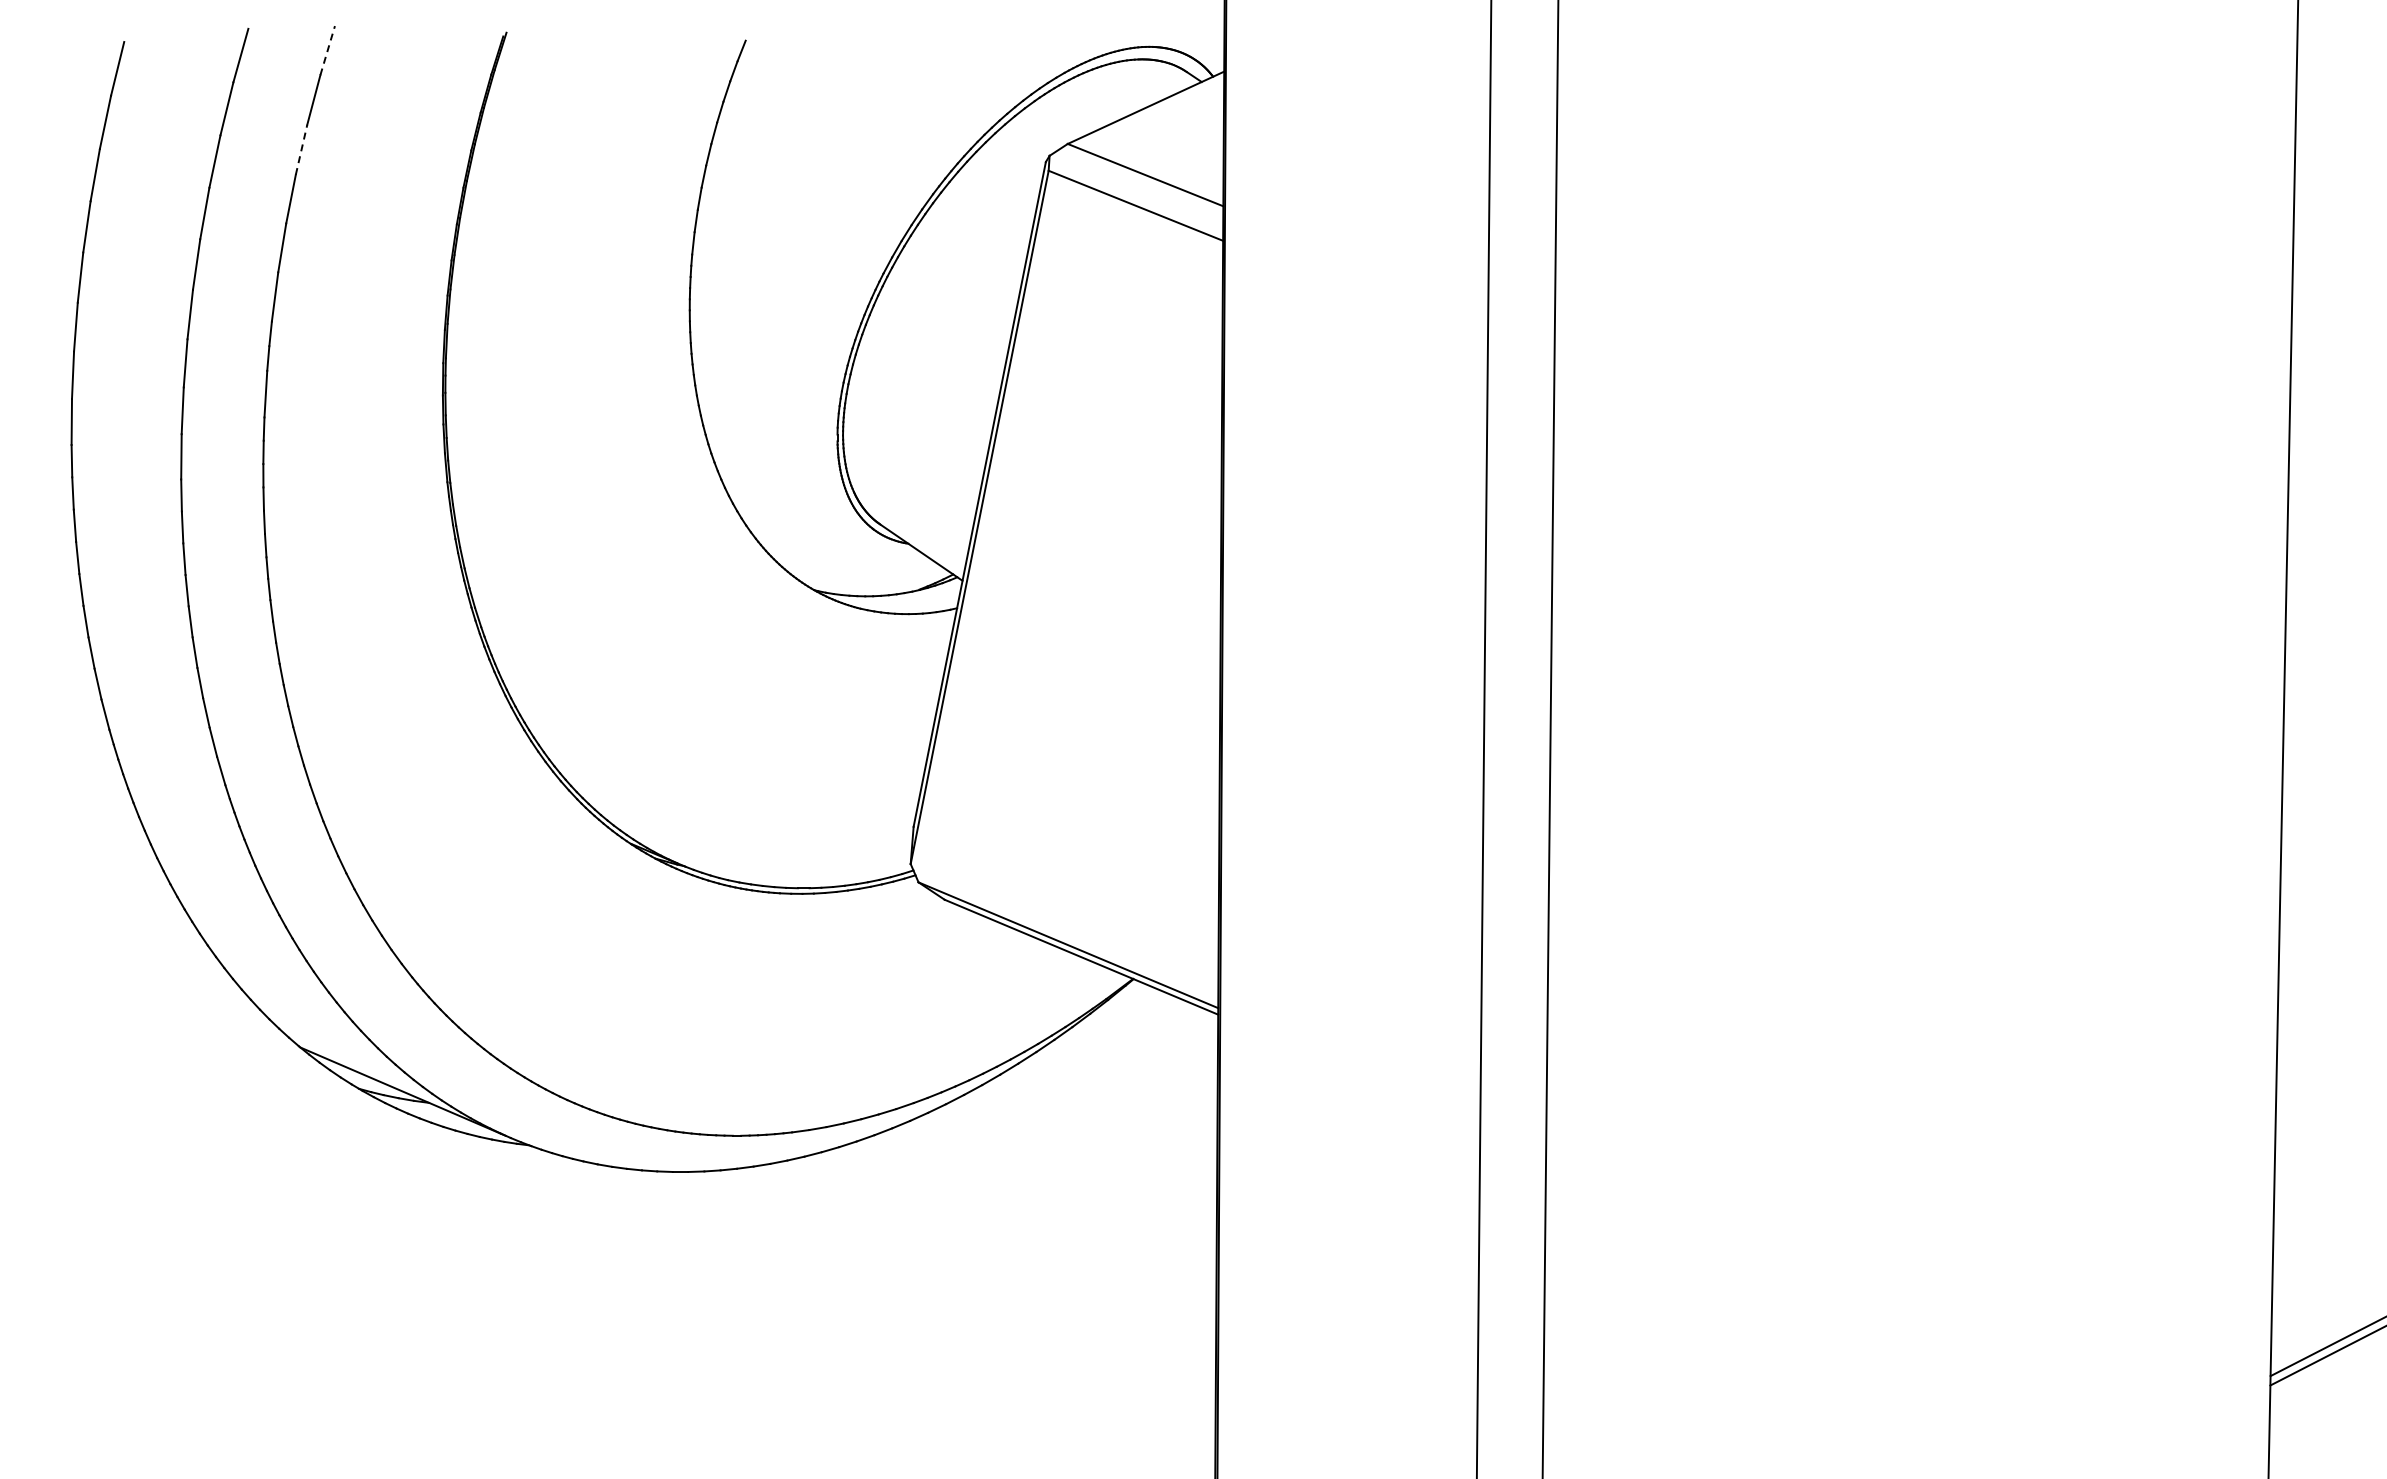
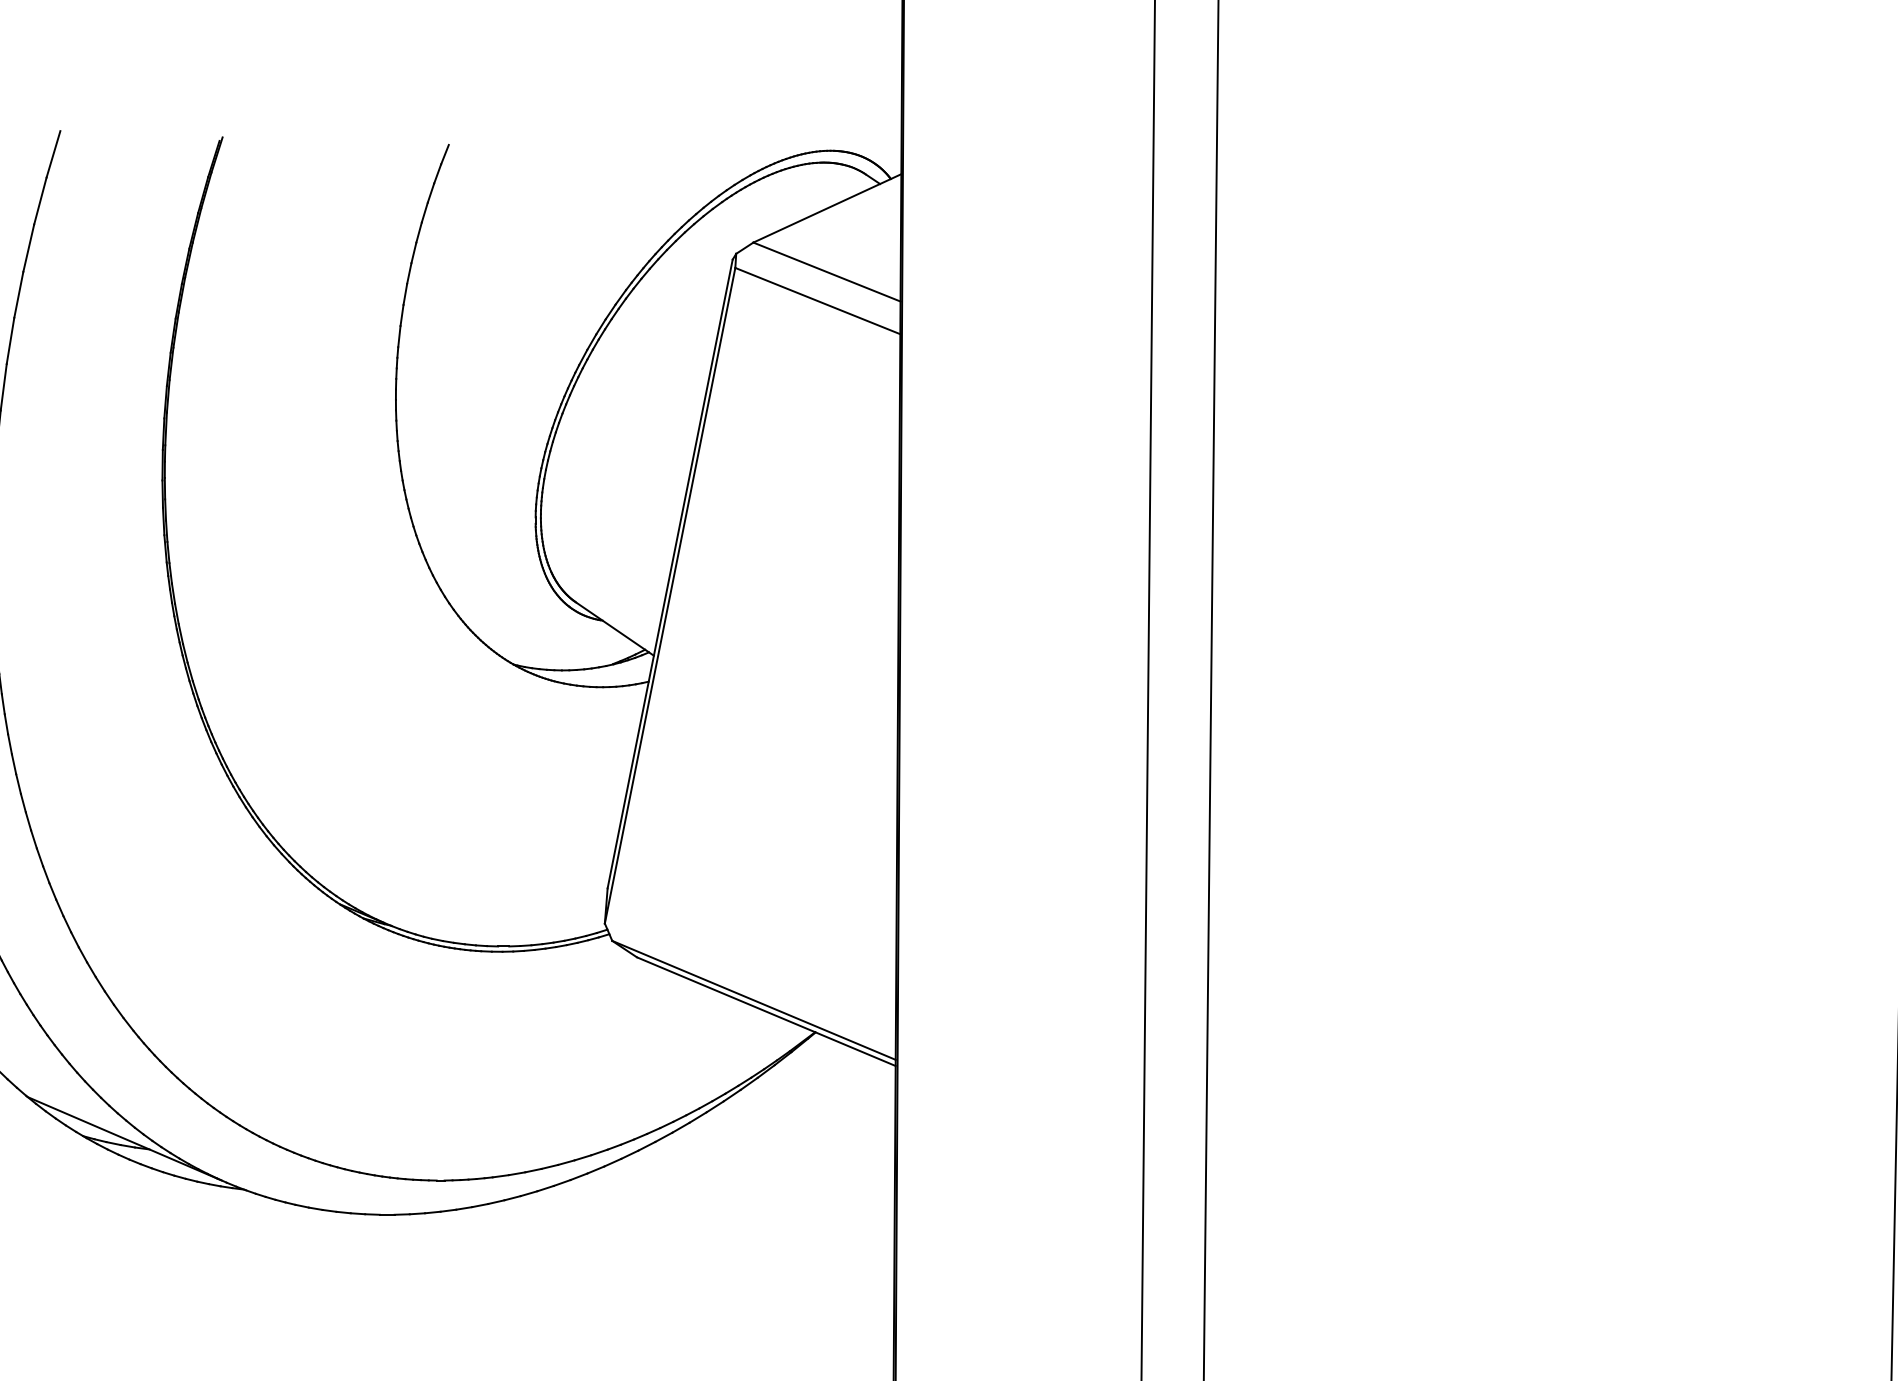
line: (327, 50) -> (53, 154), dashed -> solid
line: (301, 149) -> (28, 247), dashed -> solid

